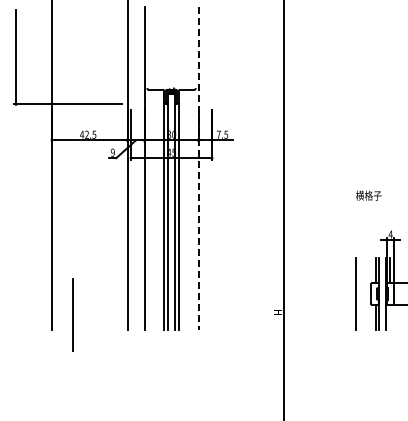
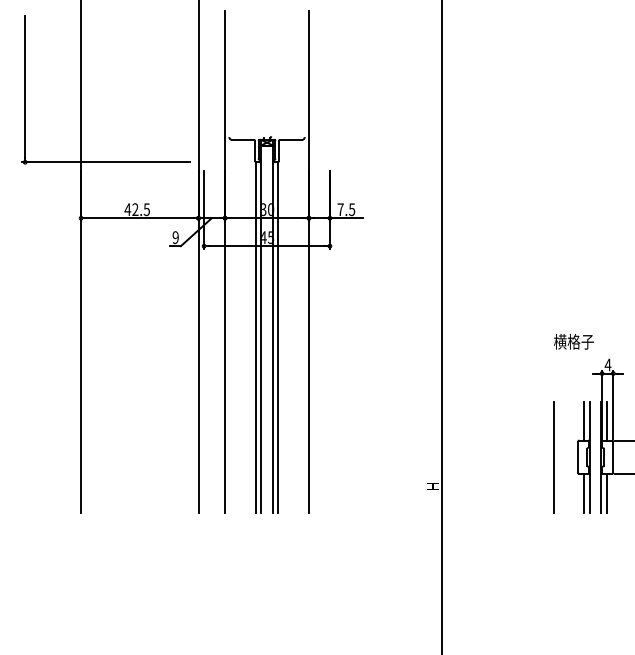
line: (198, 169) -> (308, 263), dashed -> solid
text: (368, 195) -> (573, 341), moved
line: (72, 314) -> (112, 489), removed
line: (389, 316) -> (606, 492), added

